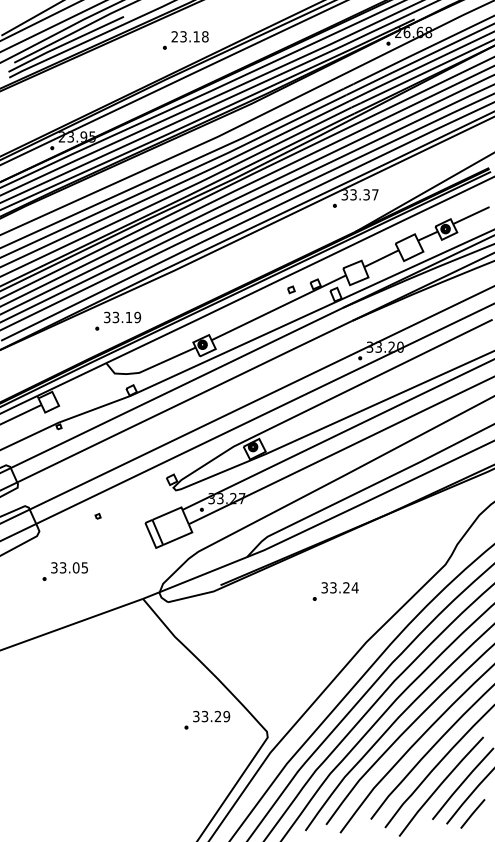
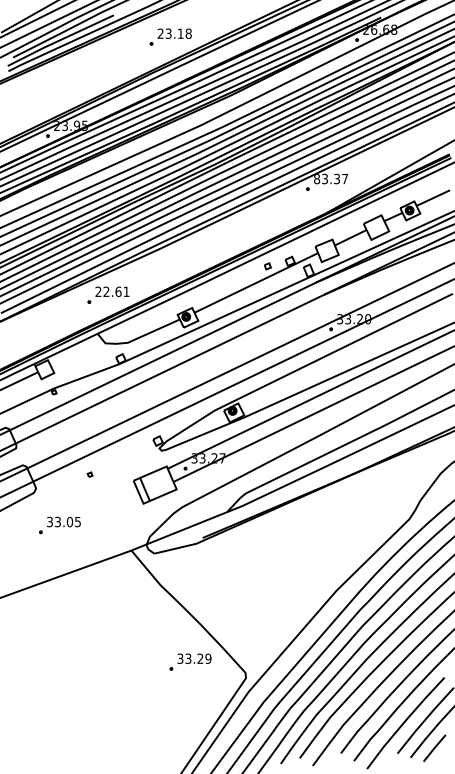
text: (344, 194) -> (316, 178), 33.37 -> 83.37
text: (122, 317) -> (112, 291), 33.19 -> 22.61
part: (335, 591) -> (308, 543), removed

